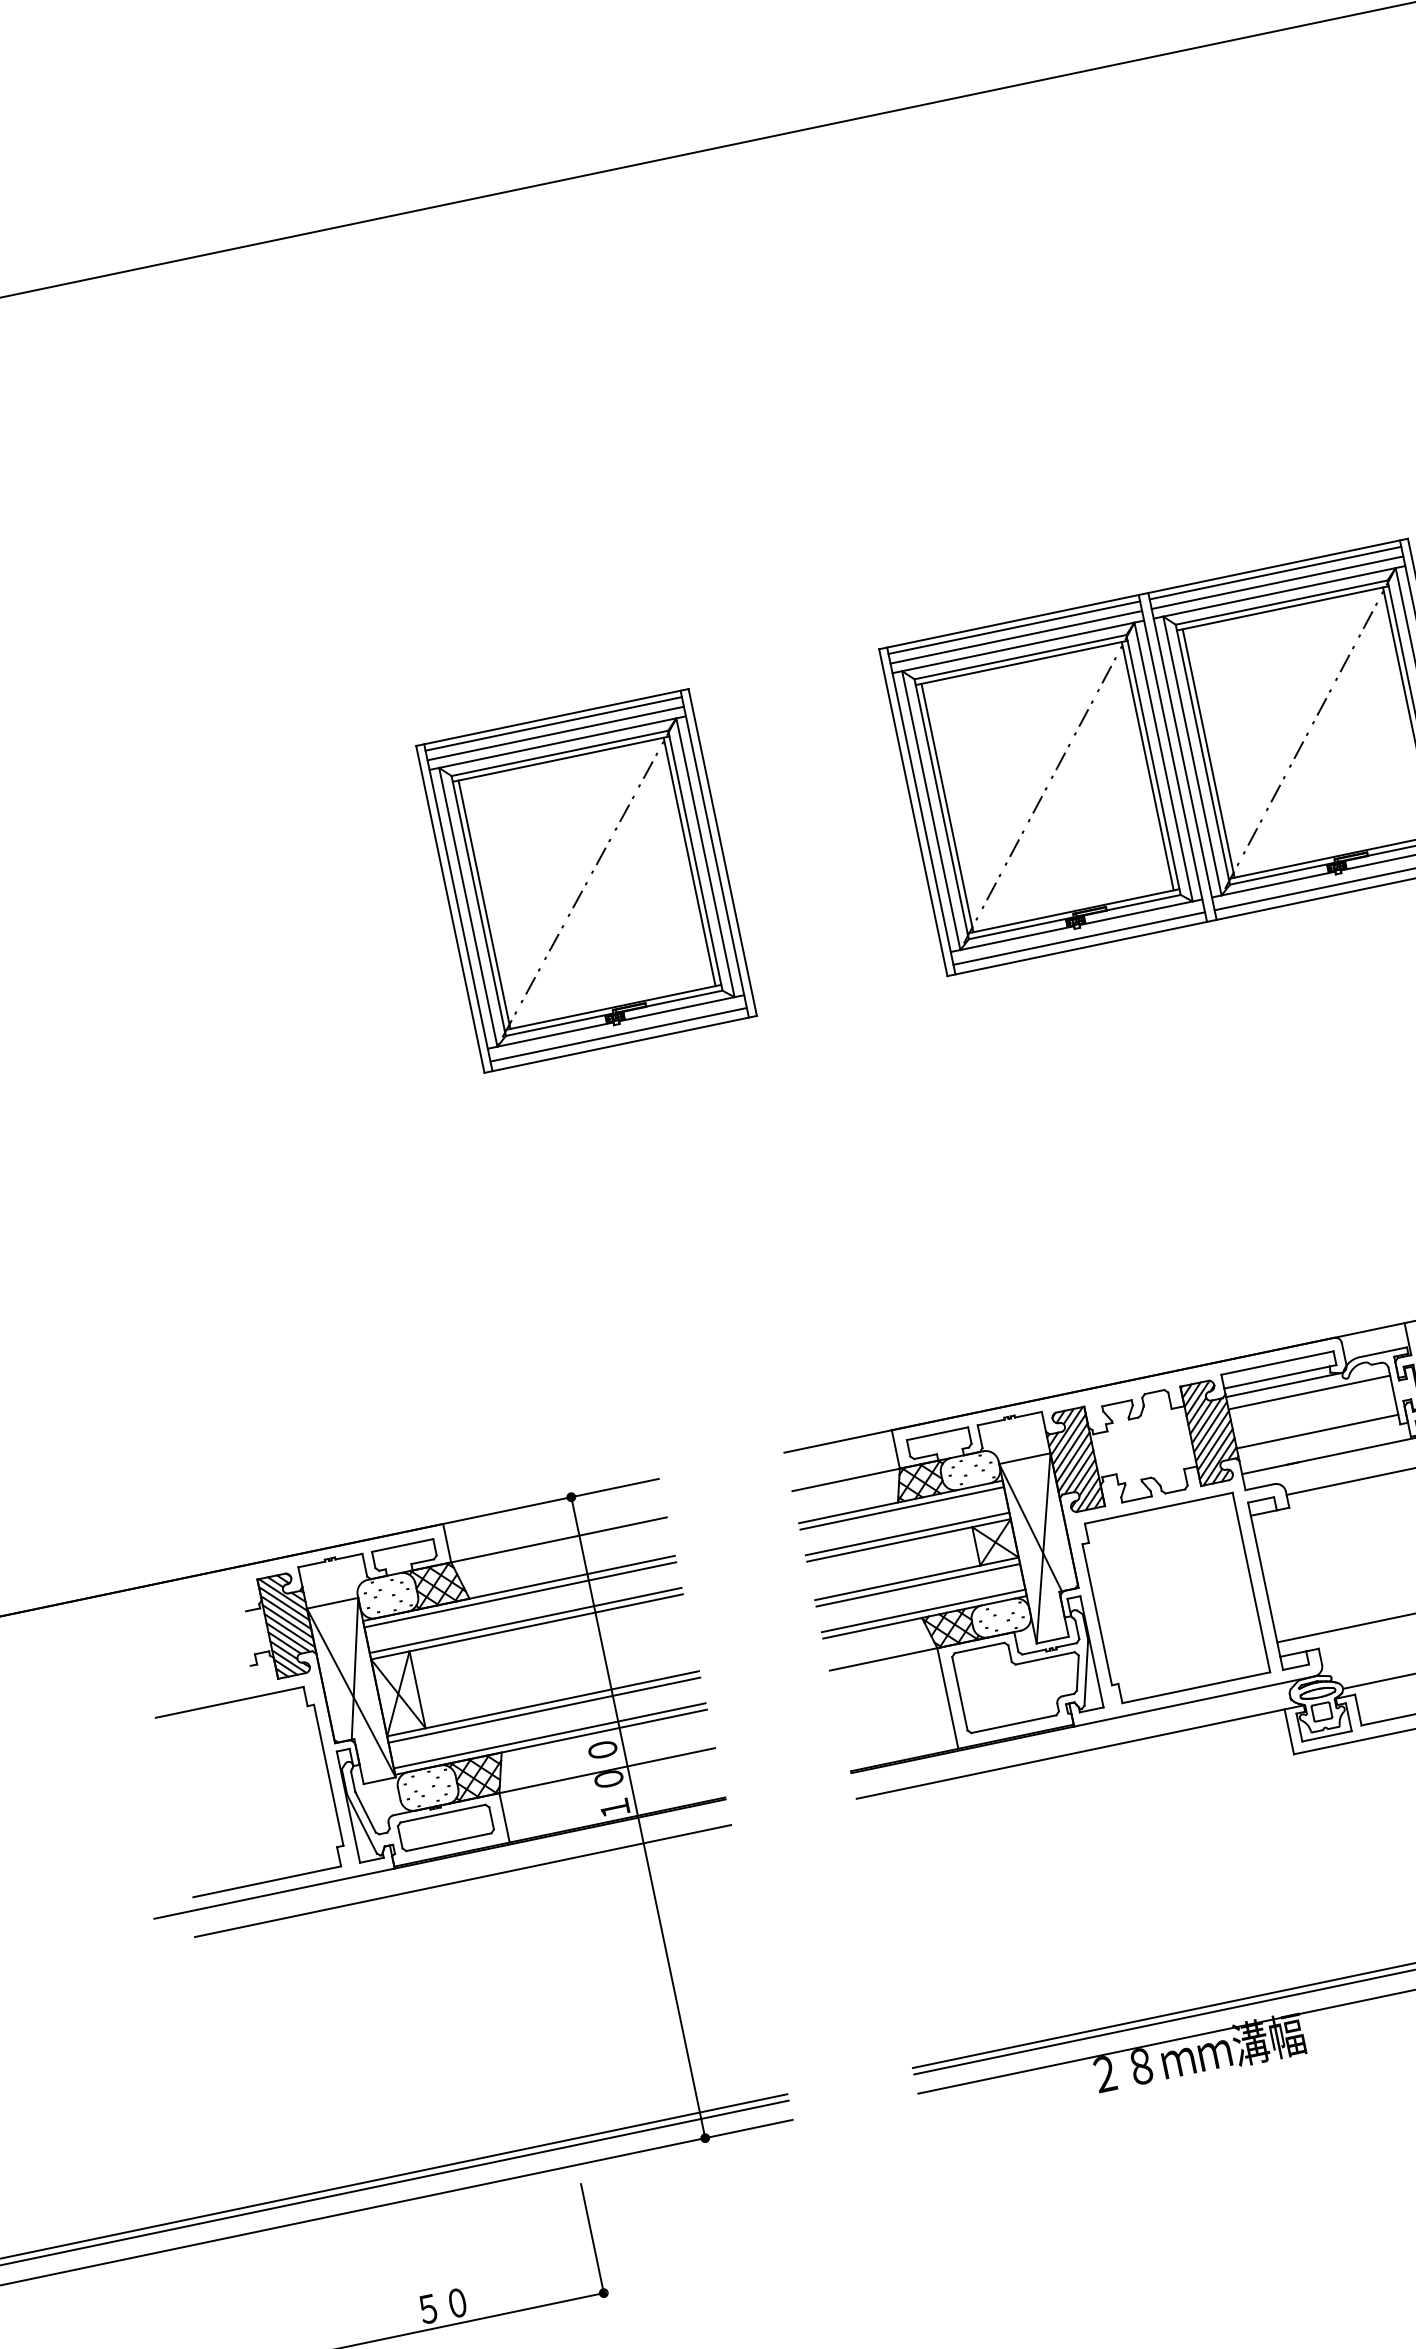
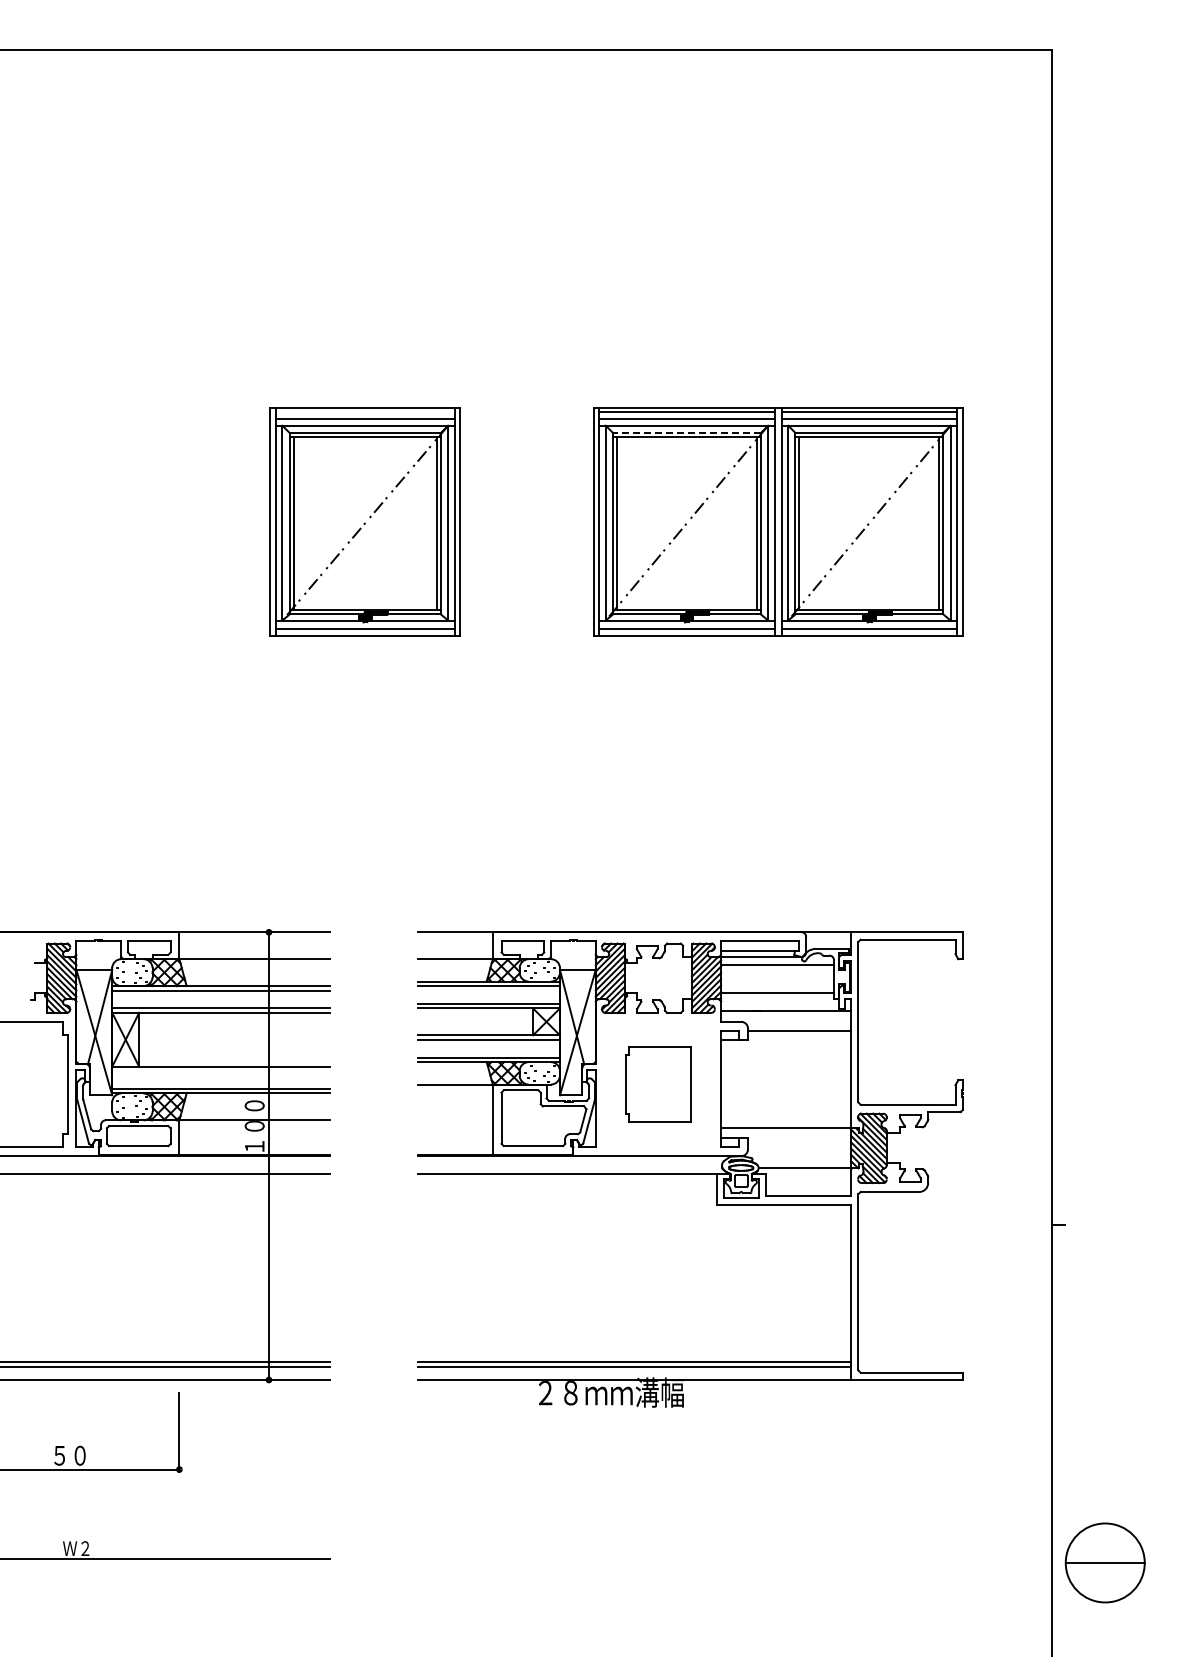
line: (1021, 656) -> (687, 432), solid -> dashed
line: (552, 724) -> (364, 412), removed
part: (1174, 1598) -> (658, 1084), size x0.6
line: (545, 1710) -> (221, 1071), removed

